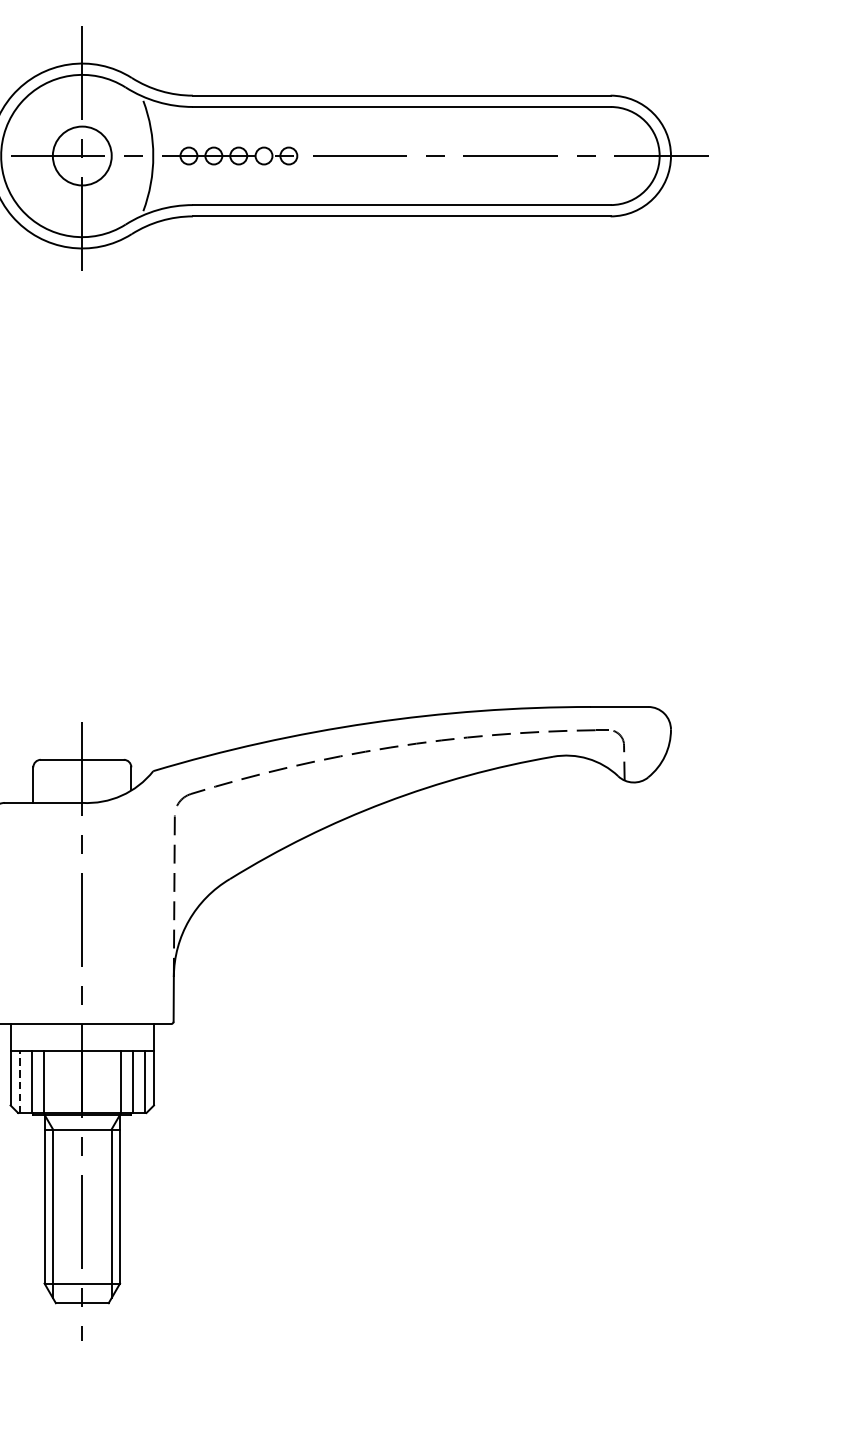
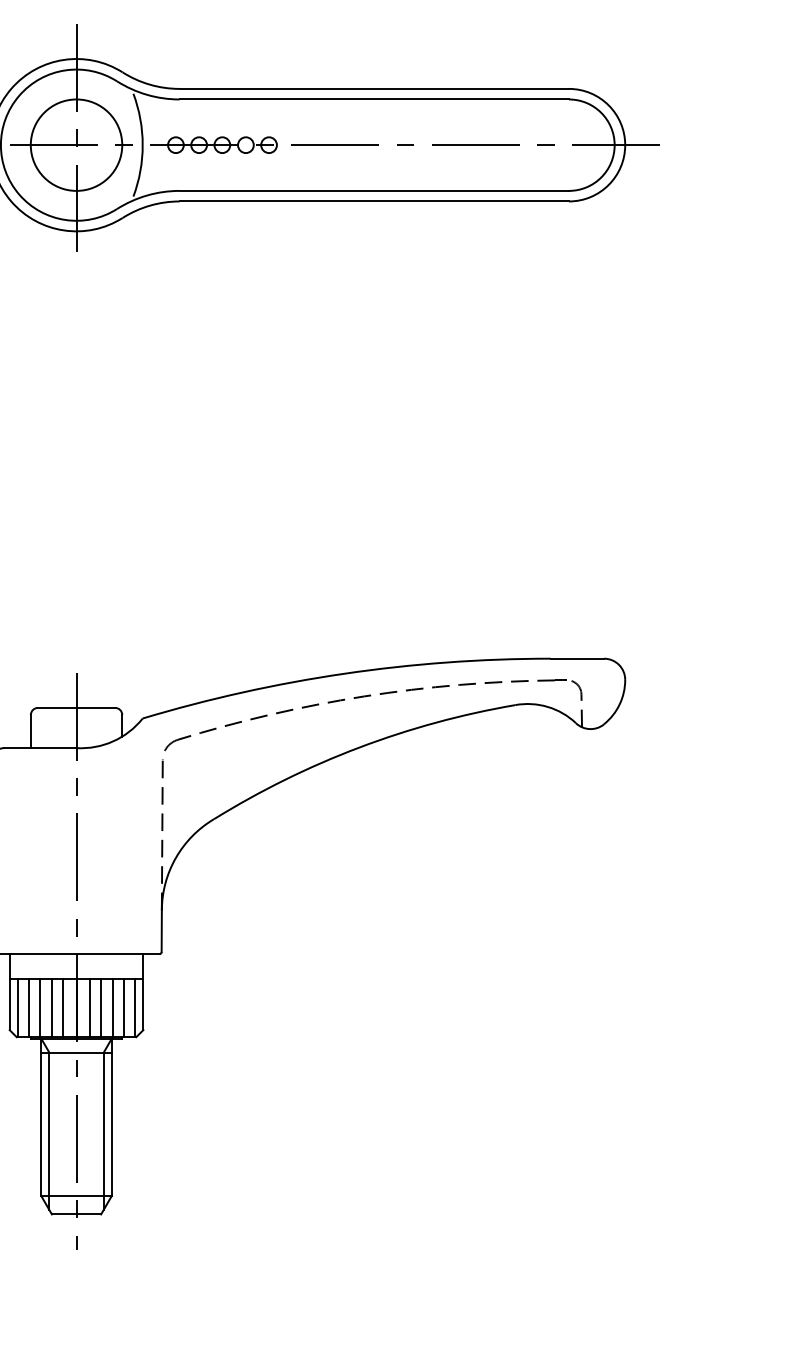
circle: (82, 155) -> (76, 144), size x1.67
line: (20, 1081) -> (18, 1007), dashed -> solid
line: (55, 1081) -> (51, 1007), added
line: (68, 1081) -> (63, 1007), added
line: (96, 1081) -> (89, 1007), added
line: (109, 1081) -> (101, 1007), added

